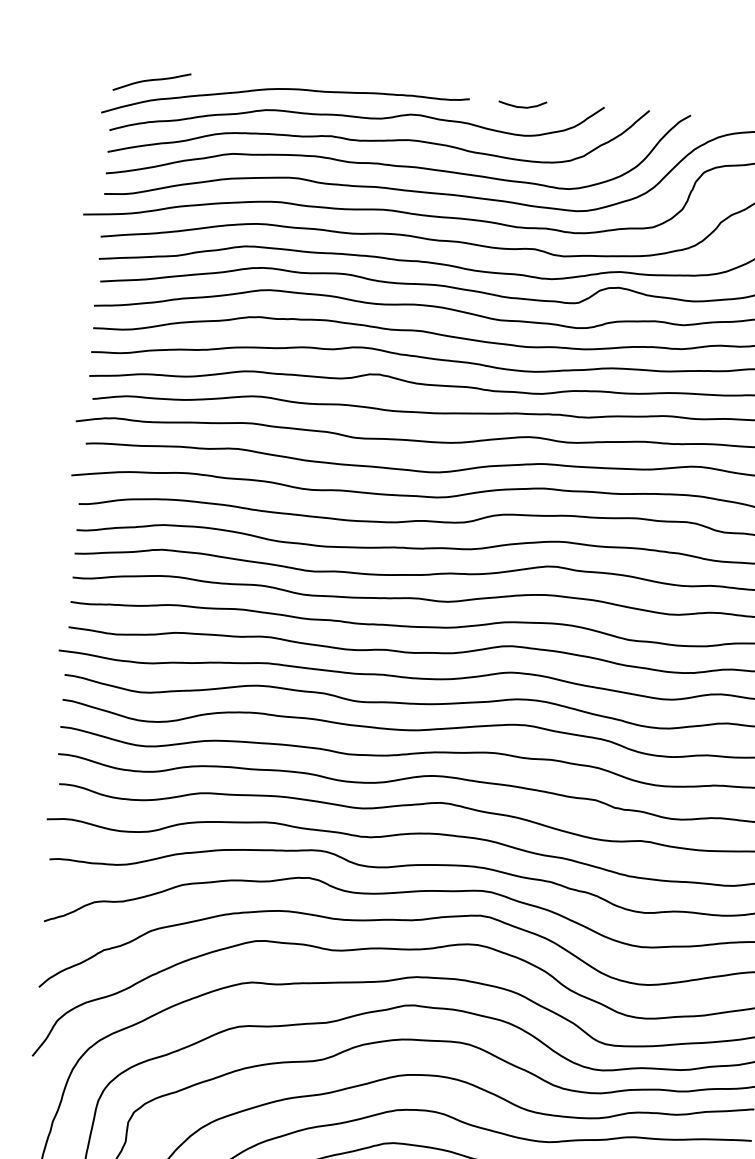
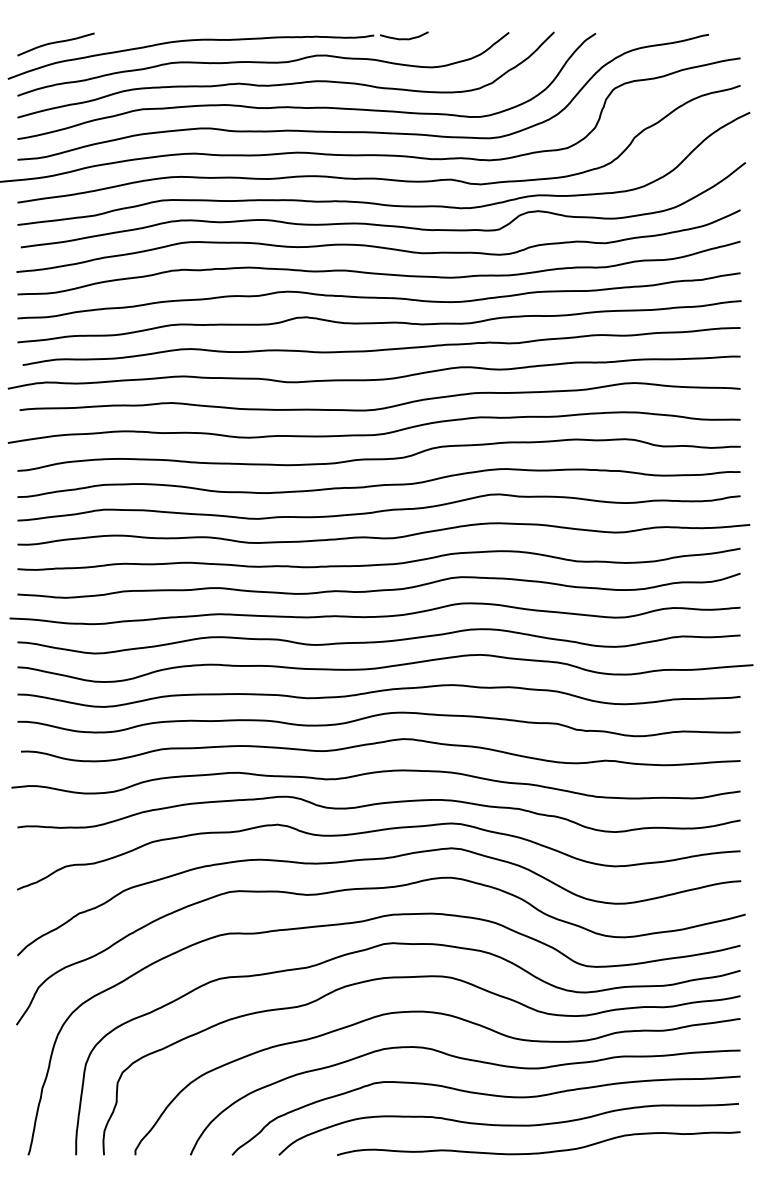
curve: (522, 106) -> (404, 38), moved

